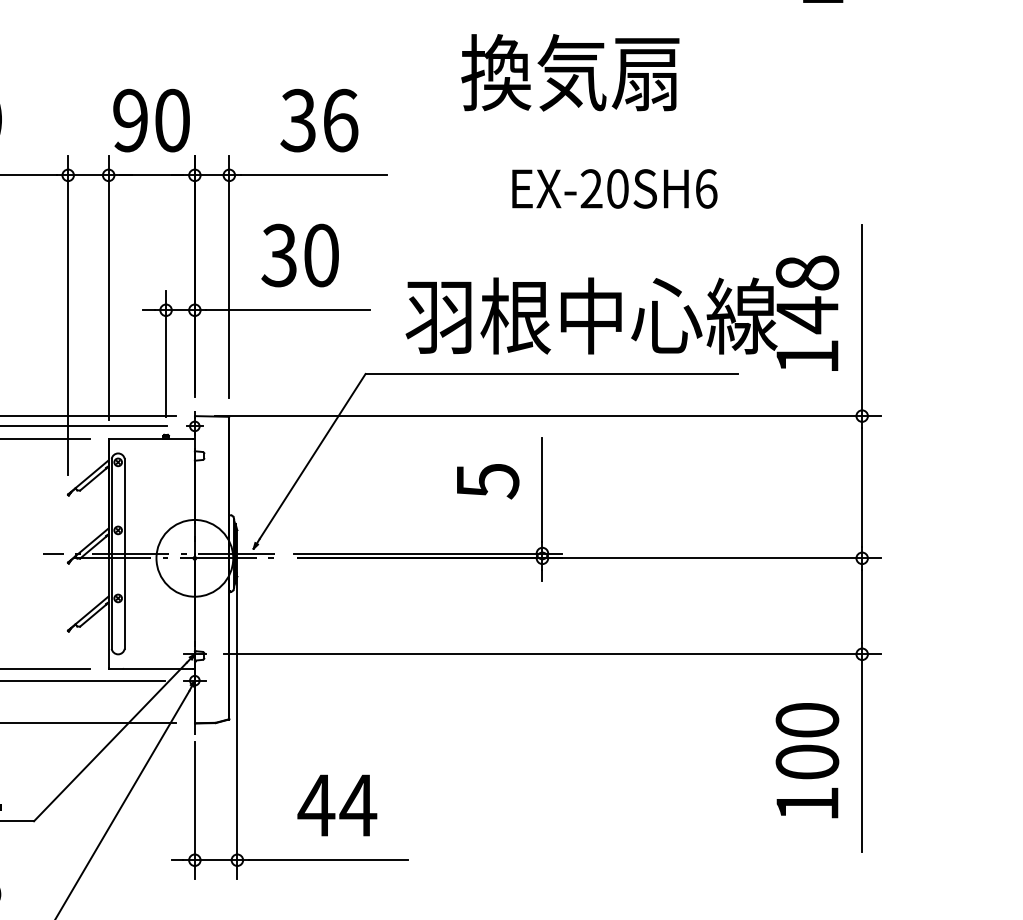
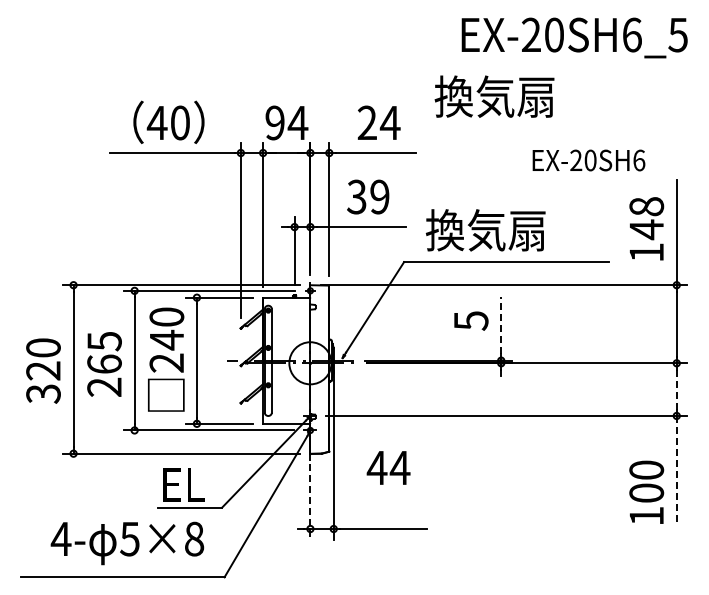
text: (570, 72) -> (494, 96), moved
text: (171, 119) -> (297, 122), 90 -> 94
text: (318, 119) -> (378, 122), 36 -> 24
text: (613, 188) -> (588, 160), moved
text: (320, 254) -> (379, 196), 30 -> 39
text: (590, 316) -> (527, 230), 羽根中心線 -> 換気扇
line: (542, 489) -> (501, 325), solid -> dashed
line: (861, 607) -> (676, 390), solid -> dashed
line: (861, 753) -> (676, 470), solid -> dashed
text: (807, 759) -> (646, 491), moved
text: (337, 804) -> (388, 467), moved
line: (195, 810) -> (310, 501), solid -> dashed

